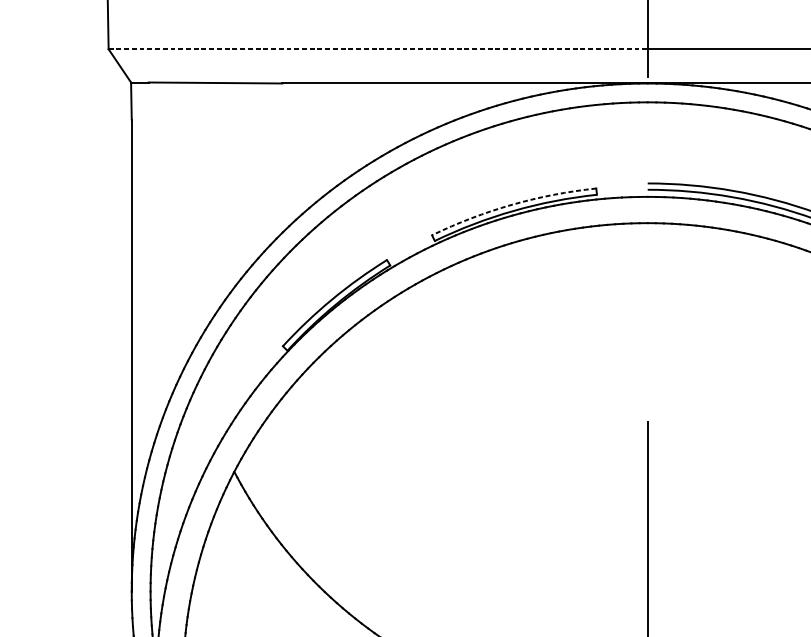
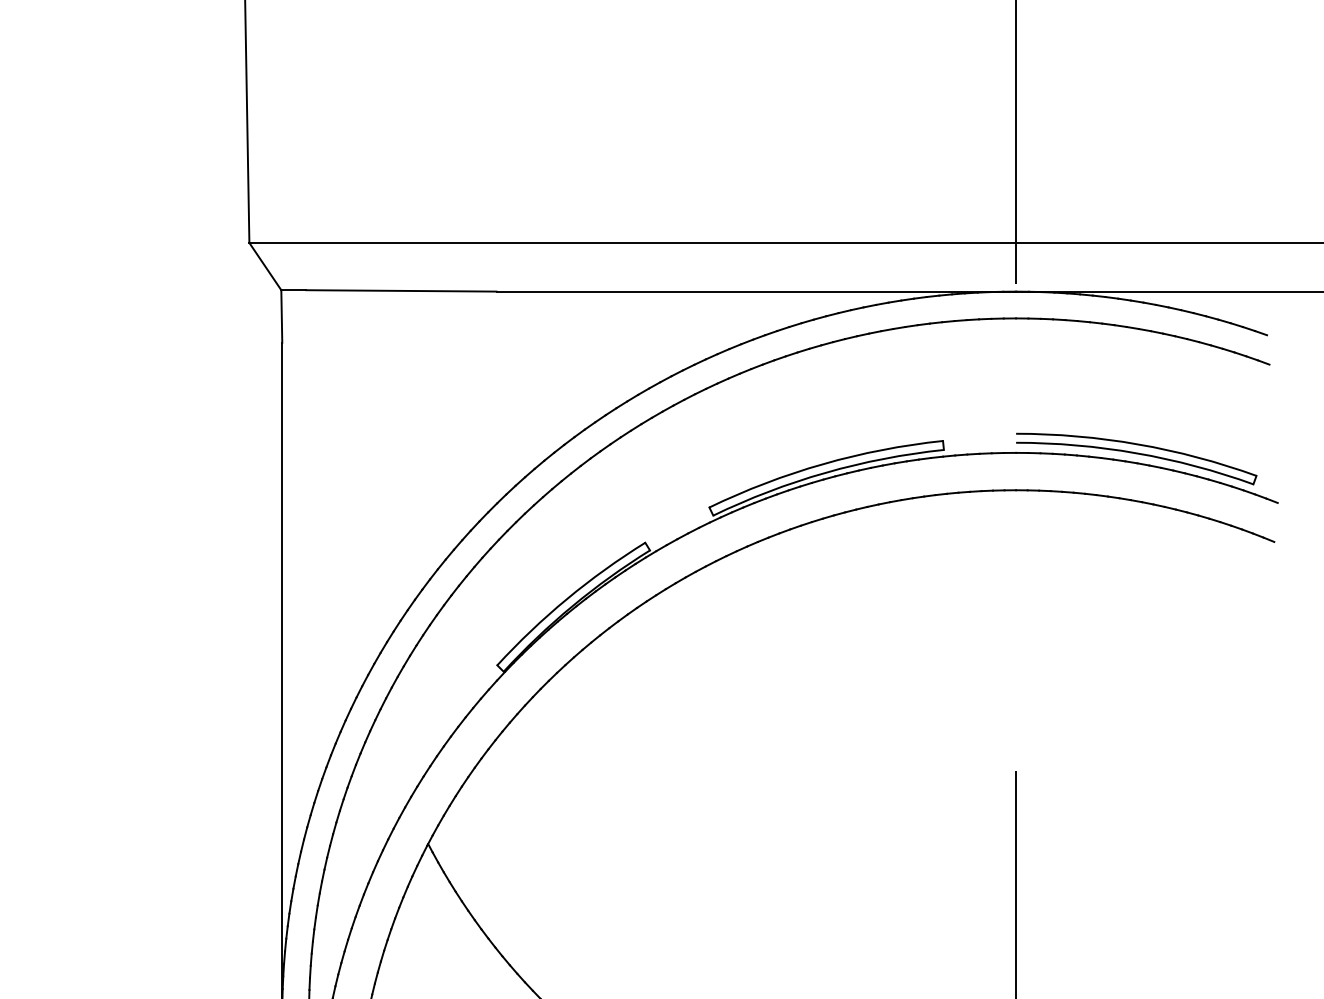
line: (378, 48) -> (633, 242), dashed -> solid
arc: (512, 205) -> (823, 464), dashed -> solid

